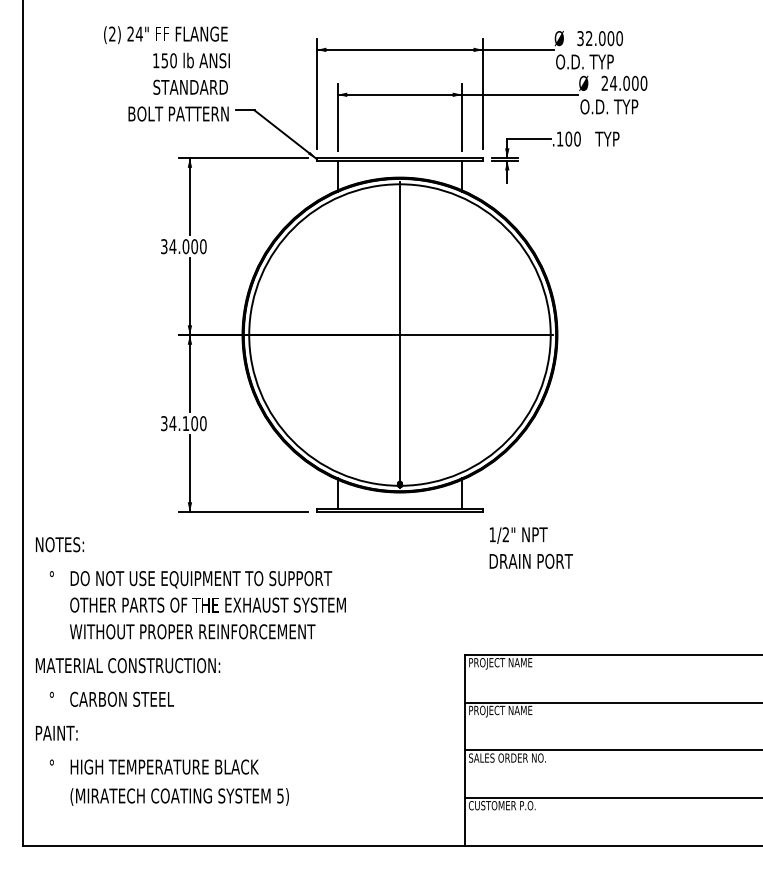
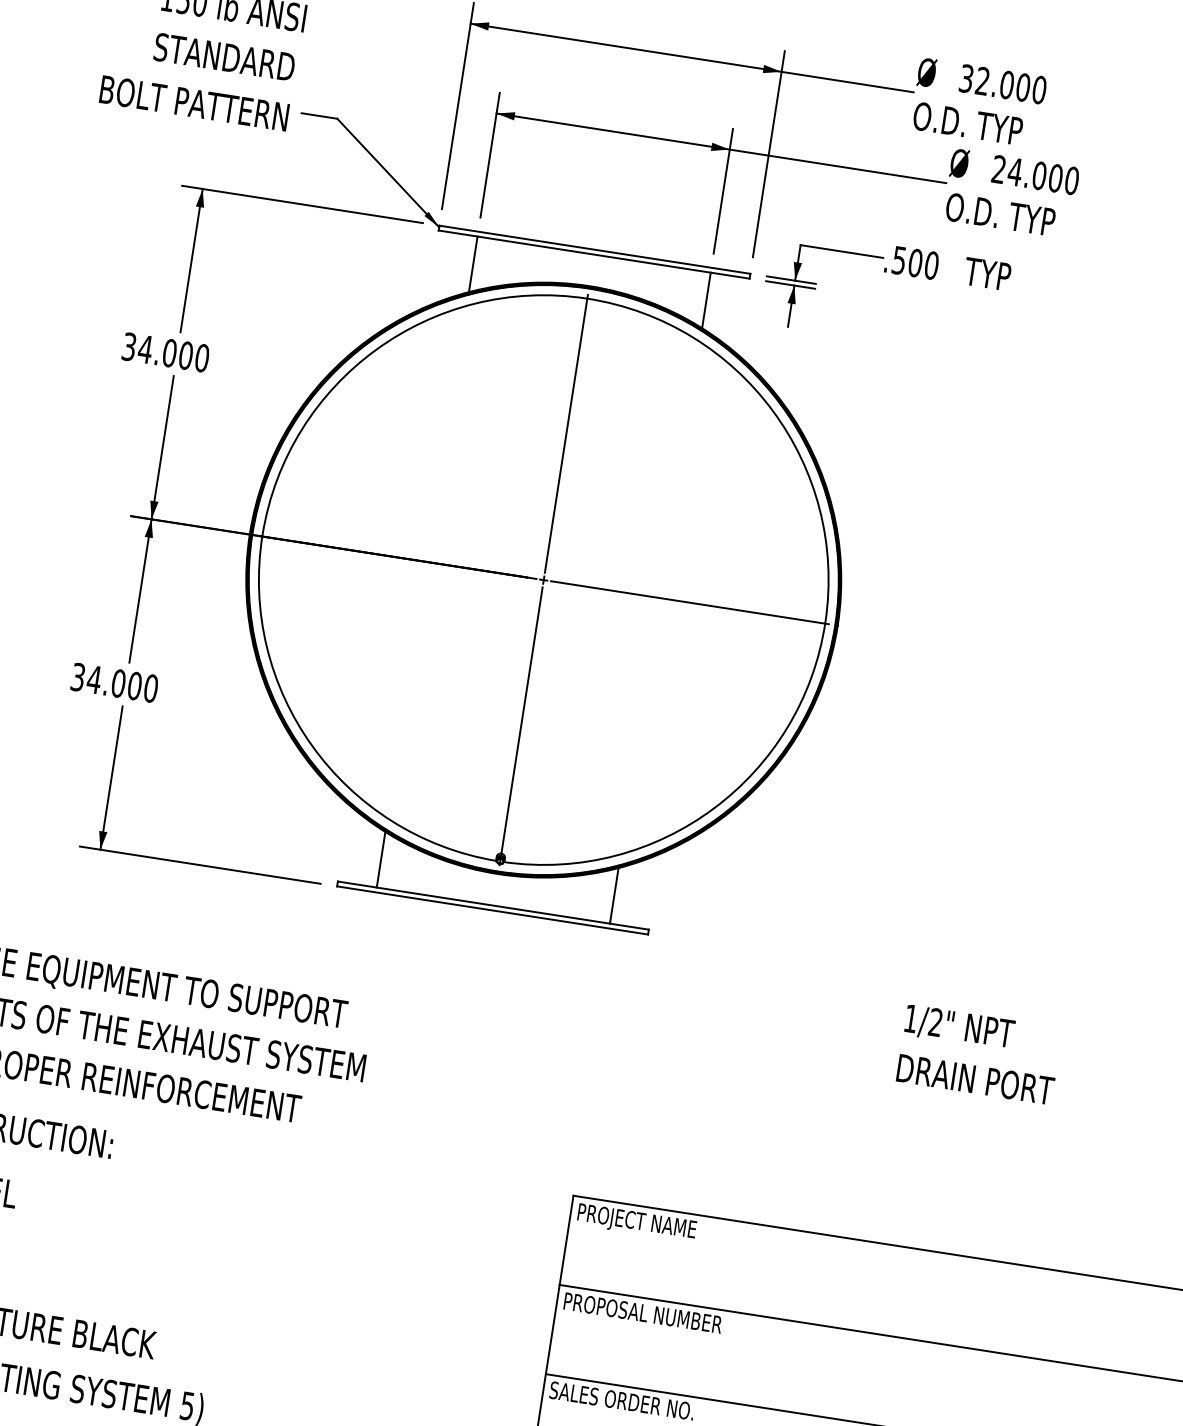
text: (559, 138) -> (898, 259), .100 -> .500
text: (185, 423) -> (117, 683), 34.100 -> 34.000
text: (530, 547) -> (978, 1053), moved
text: (519, 711) -> (658, 1317), PROJECT NAME -> PROPOSAL NUMBER

